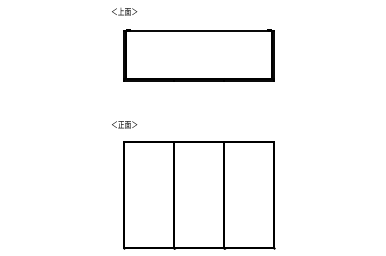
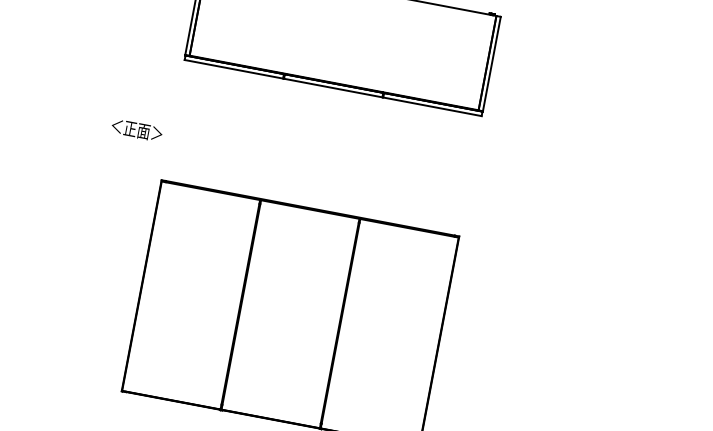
text: (124, 124) -> (136, 129), moved

